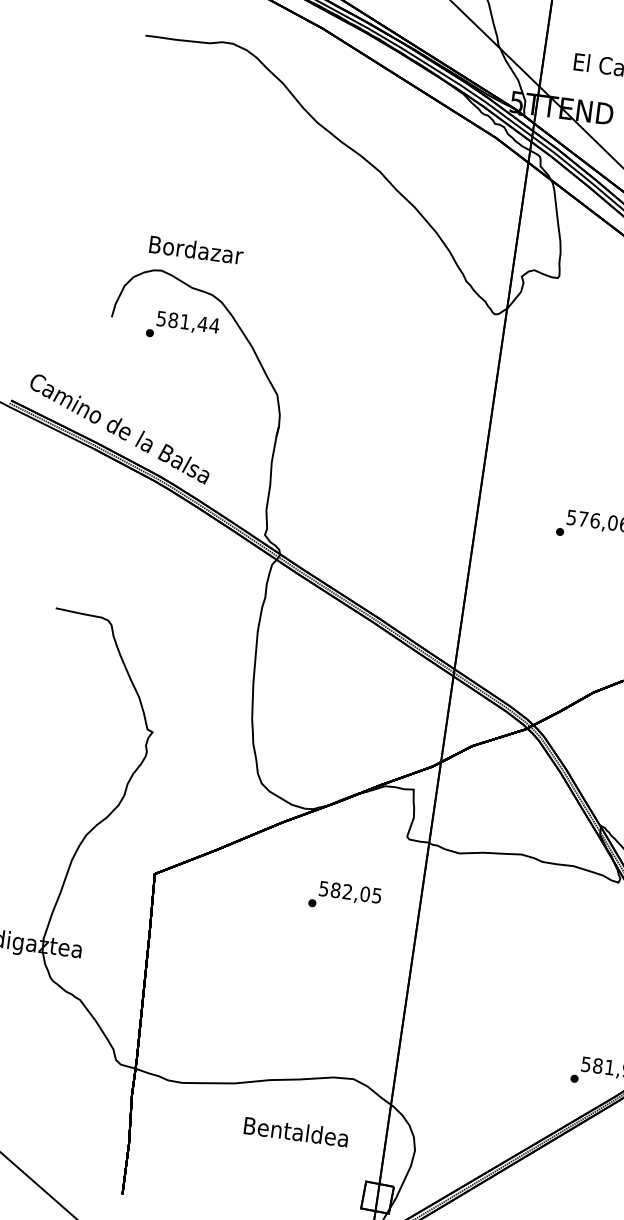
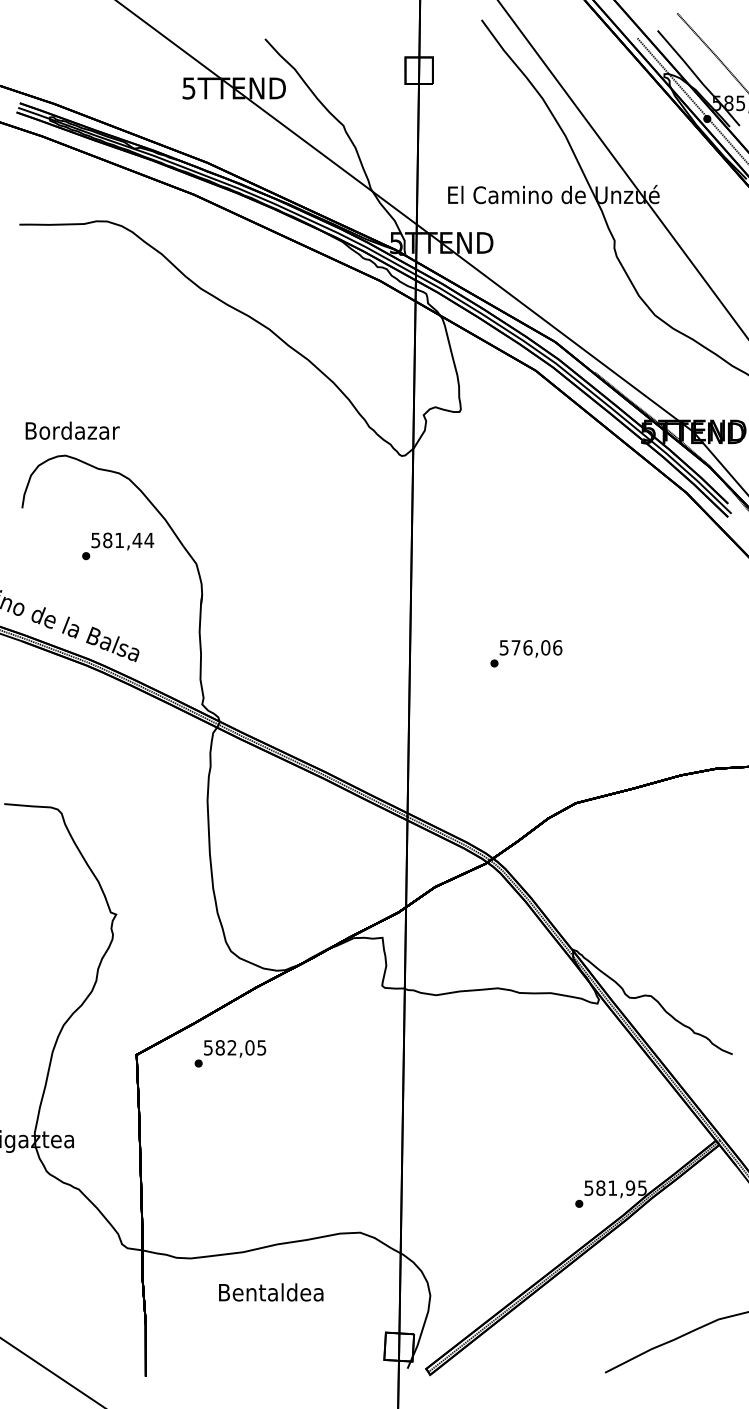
text: (196, 249) -> (72, 430), moved
text: (183, 327) -> (118, 546), moved
text: (345, 897) -> (230, 1053), moved
text: (296, 1132) -> (271, 1292), moved

